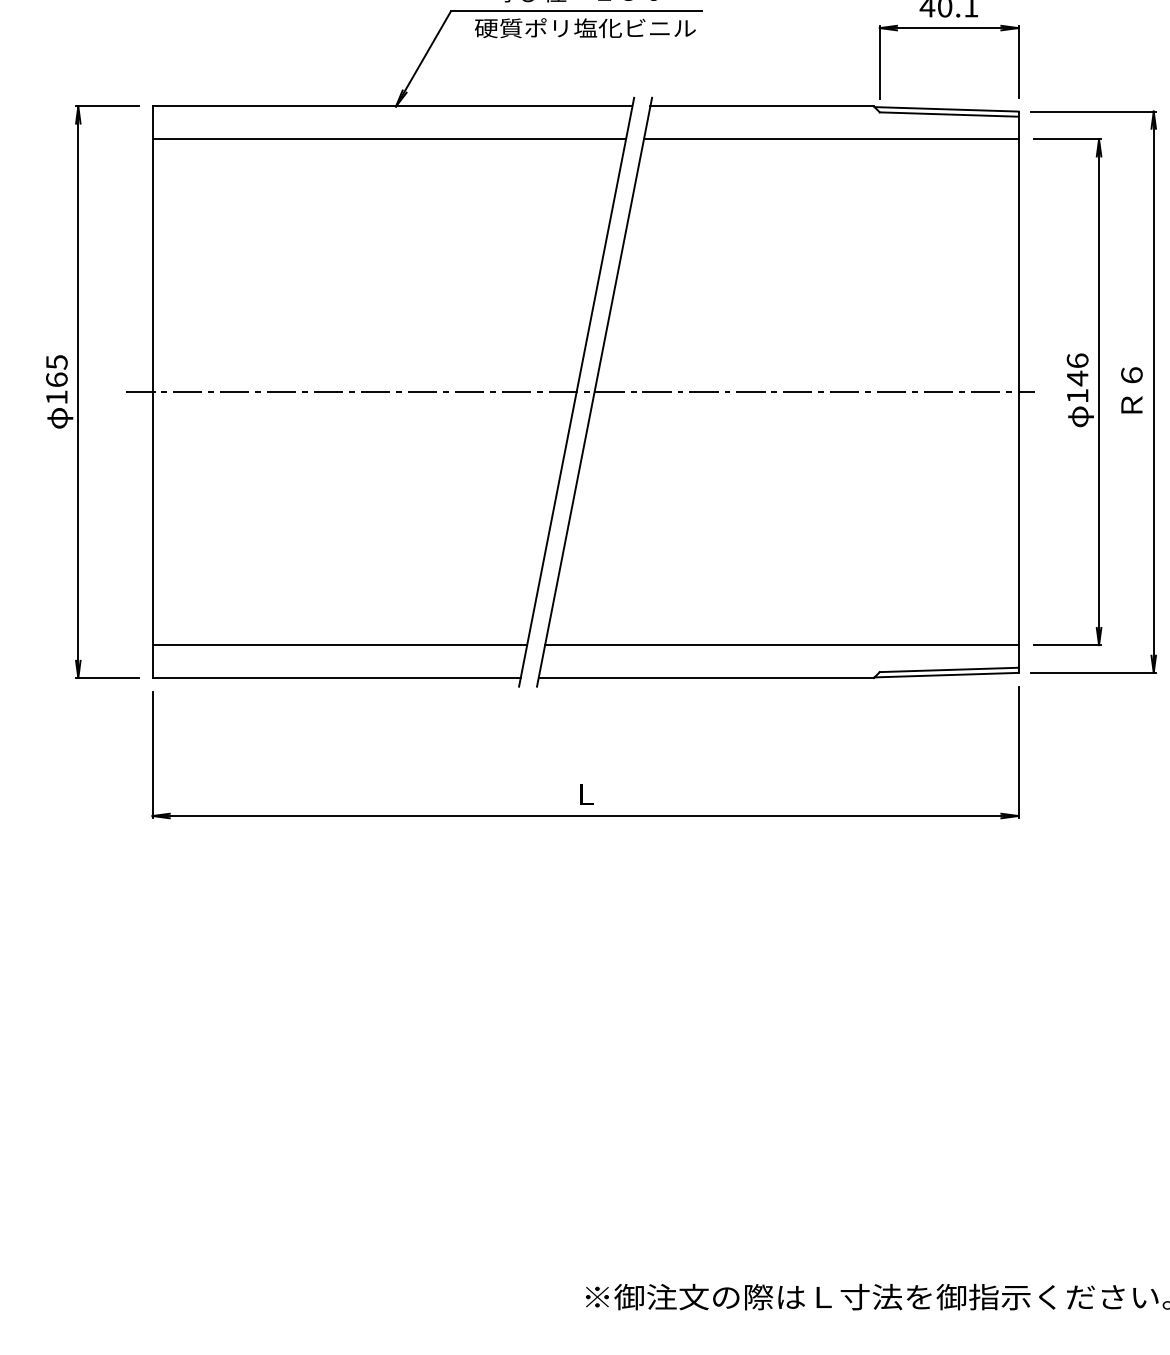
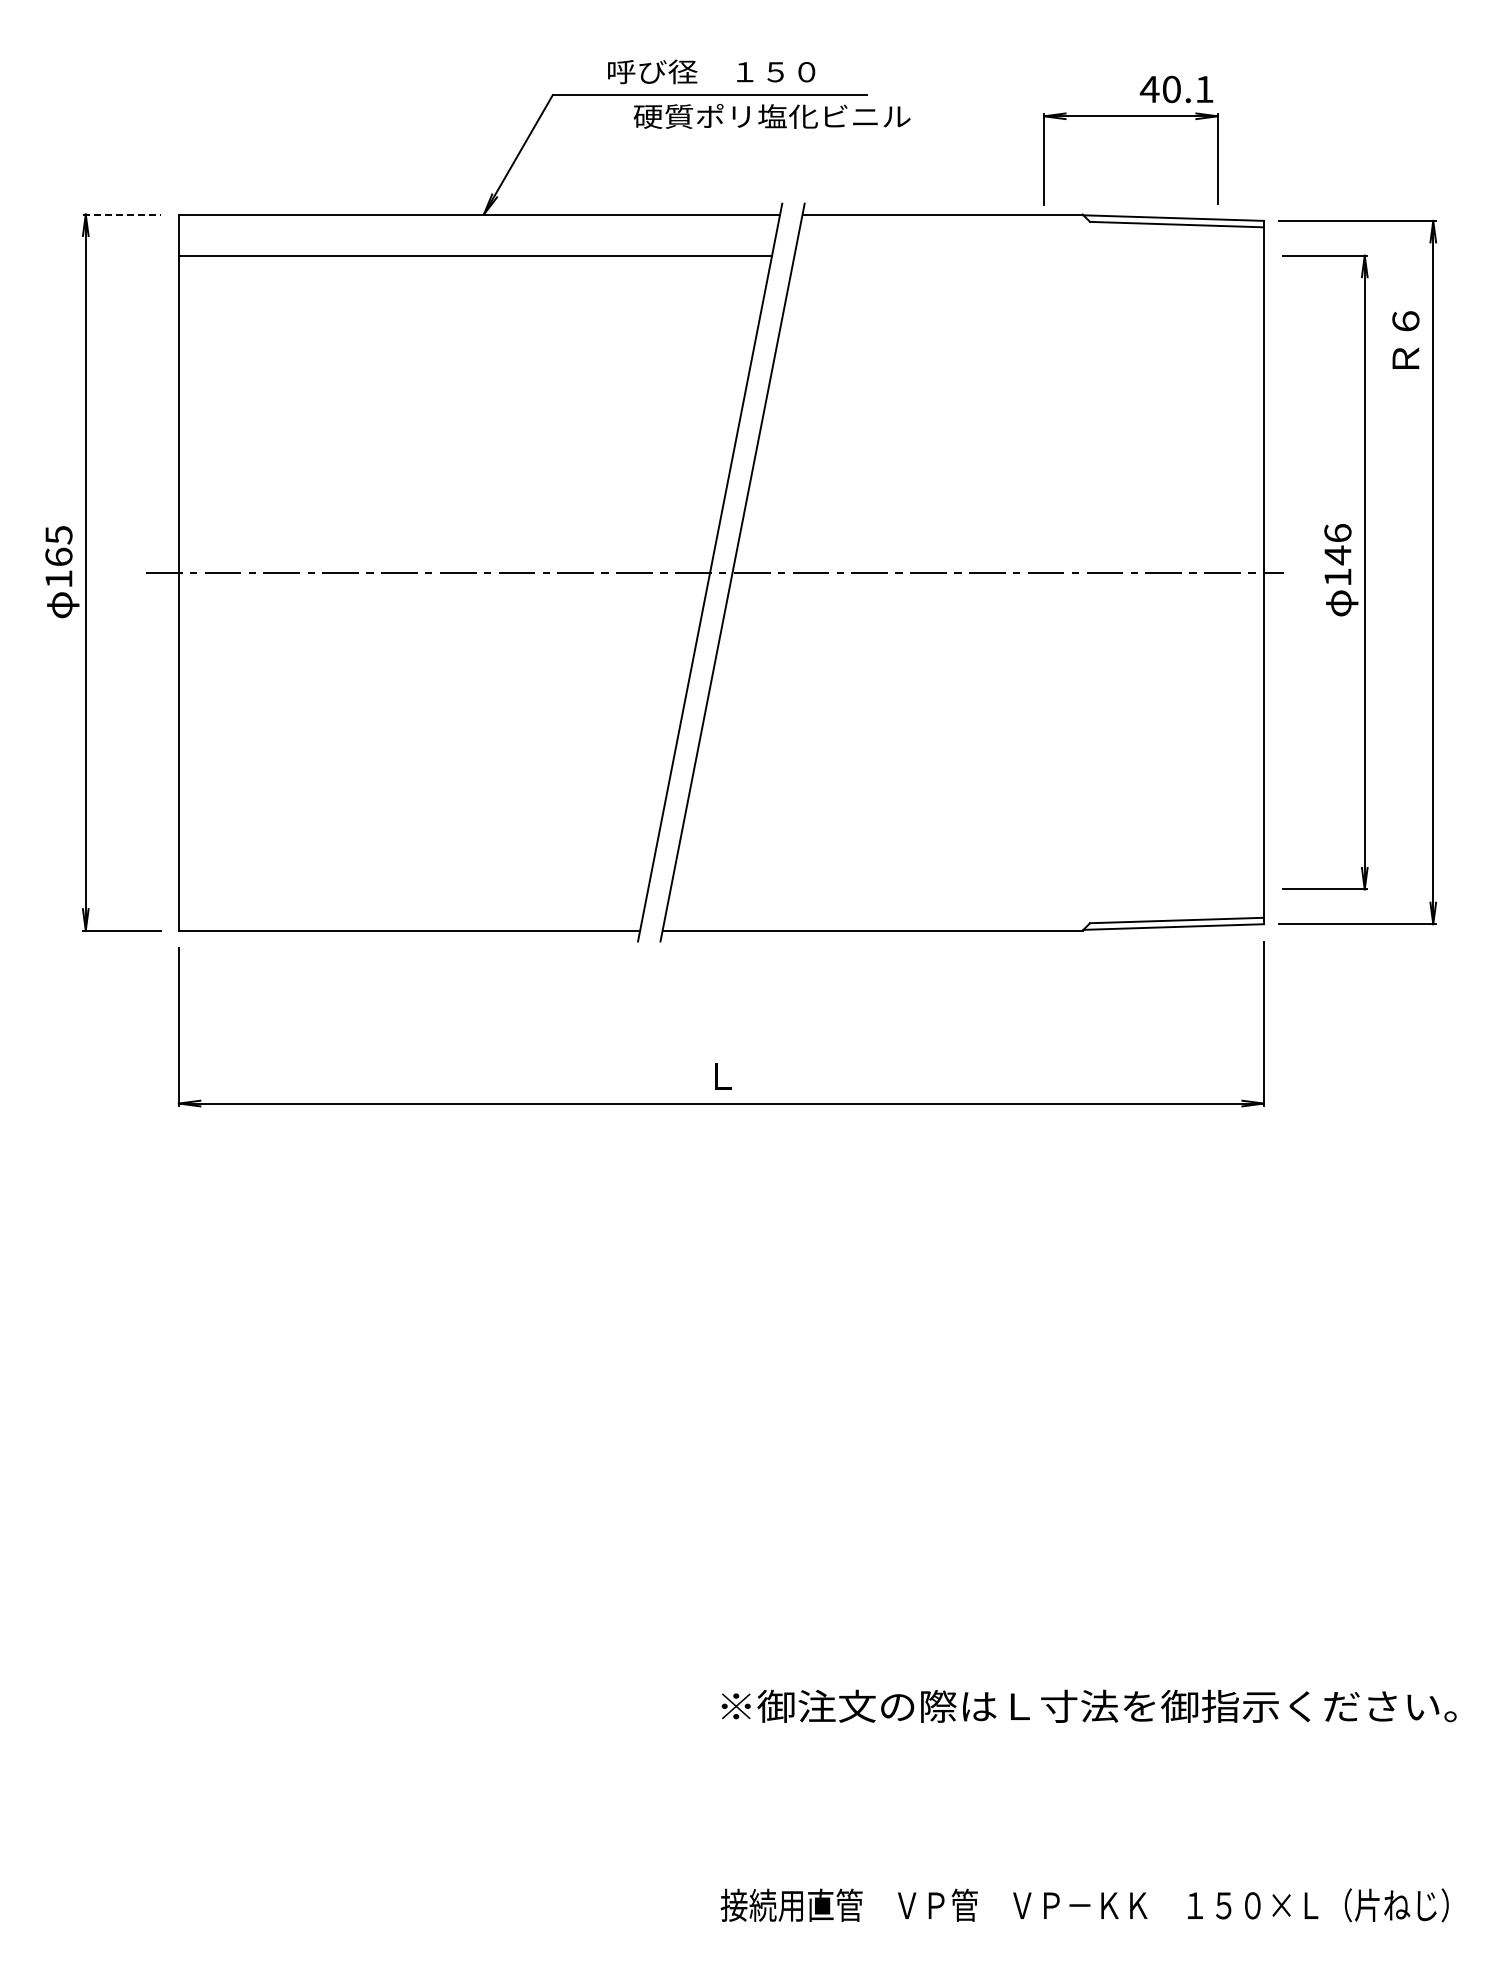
text: (584, 28) -> (771, 116), moved
part: (948, 28) -> (1130, 116), moved
line: (107, 106) -> (122, 214), solid -> dashed
line: (830, 139) -> (1028, 255), removed
text: (1131, 389) -> (1405, 339), moved
line: (339, 645) -> (413, 889), removed
line: (781, 645) -> (966, 889), removed

